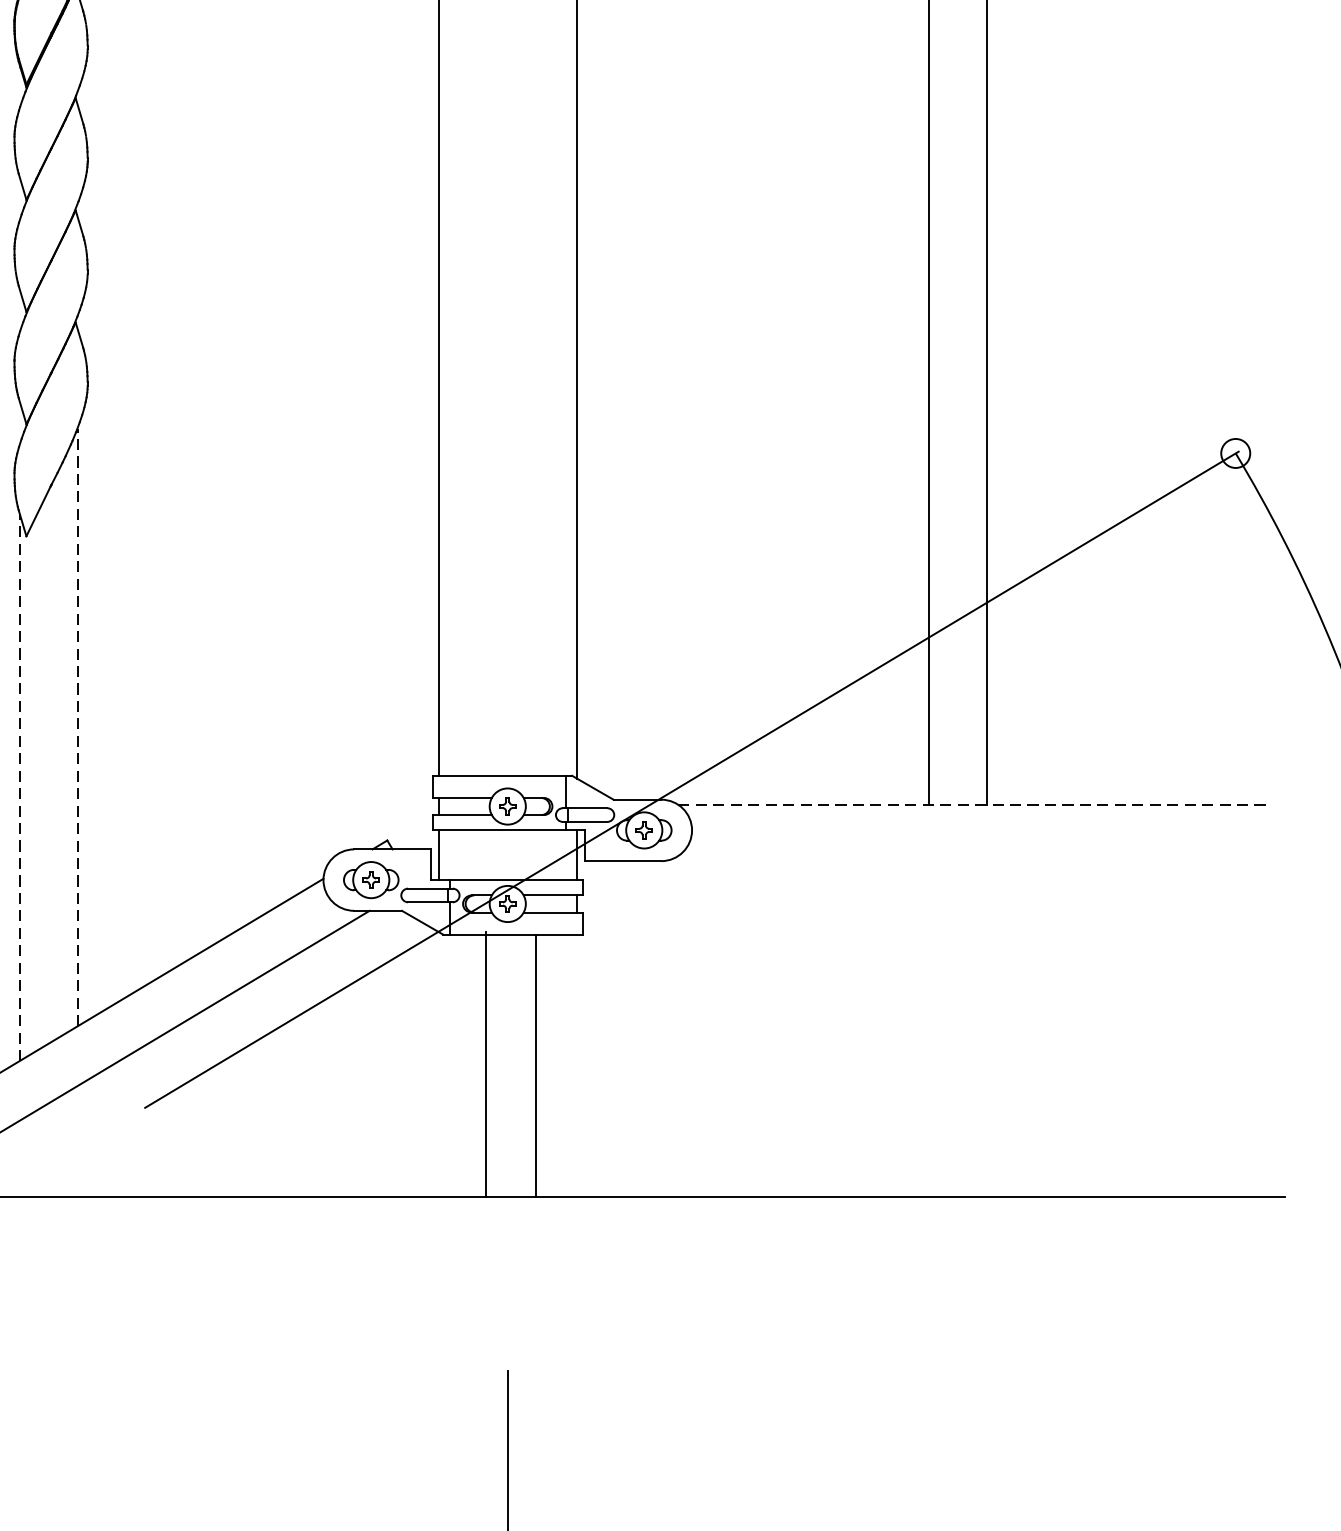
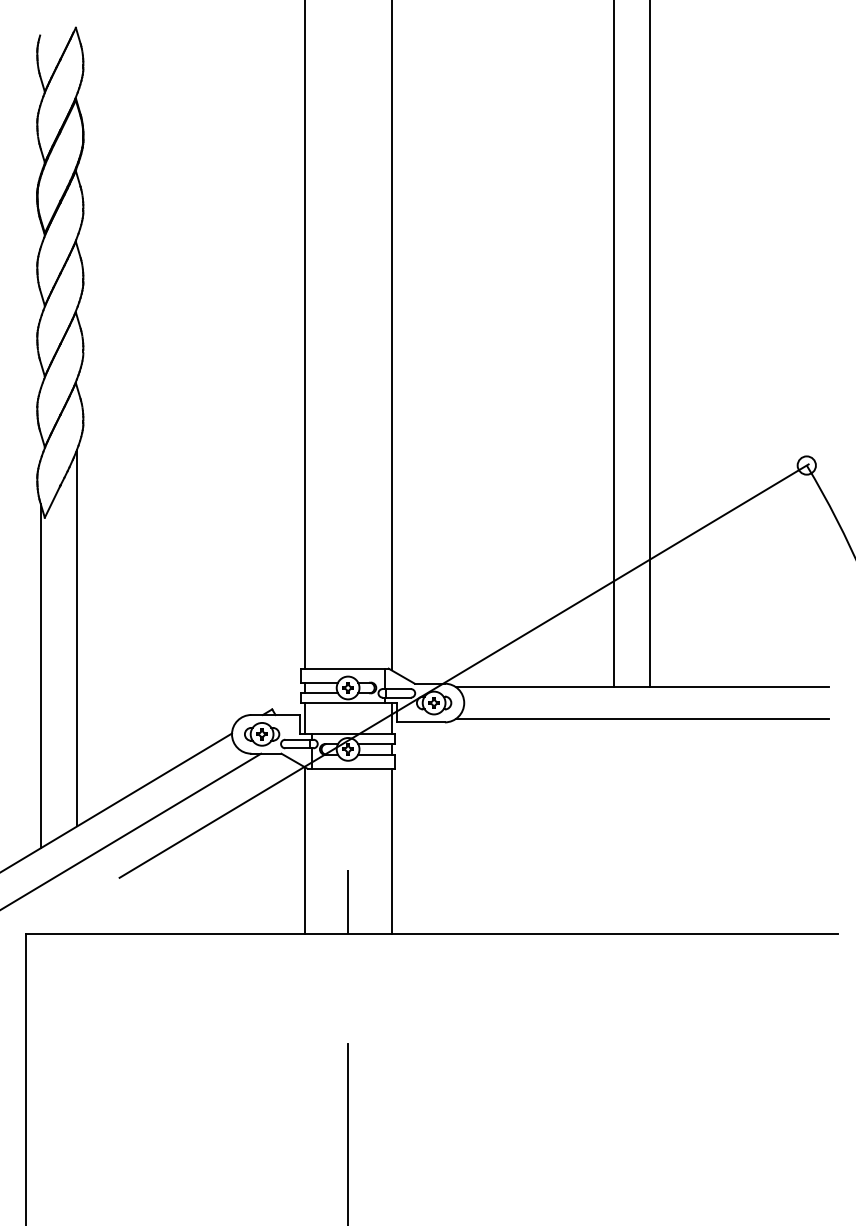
line: (78, 726) -> (77, 637), dashed -> solid
line: (19, 786) -> (40, 675), dashed -> solid
line: (974, 804) -> (642, 686), dashed -> solid
line: (974, 856) -> (642, 719), added
line: (486, 1064) -> (304, 850), moved
line: (535, 1066) -> (391, 851), moved
line: (508, 1146) -> (348, 902), added

